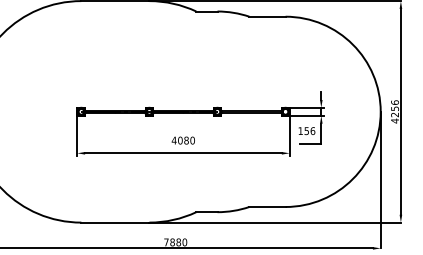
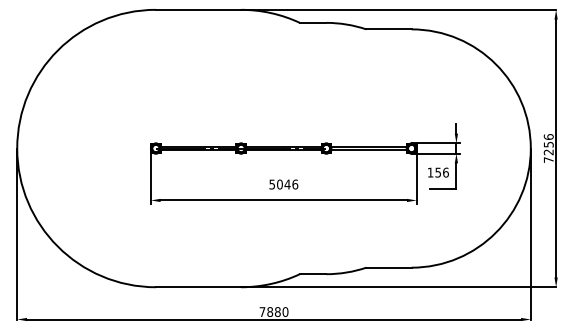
text: (394, 121) -> (548, 160), 4256 -> 7256
text: (183, 140) -> (283, 184), 4080 -> 5046

